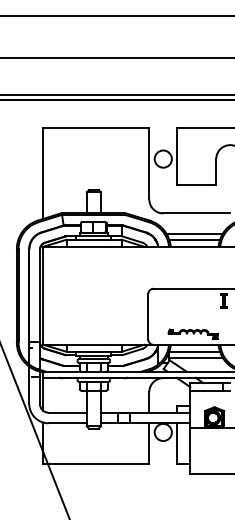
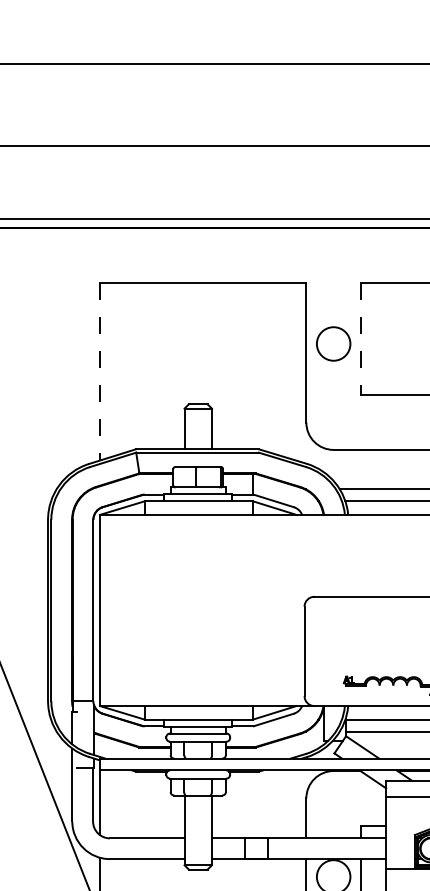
line: (177, 156) -> (361, 338), solid -> dashed
line: (43, 173) -> (100, 372), solid -> dashed

